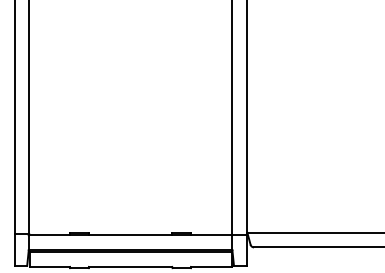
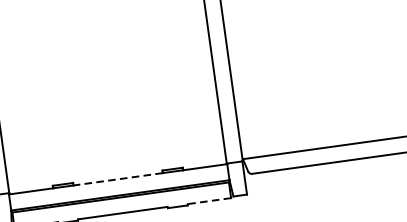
line: (130, 235) -> (118, 179), solid -> dashed
line: (210, 266) -> (208, 200), solid -> dashed

